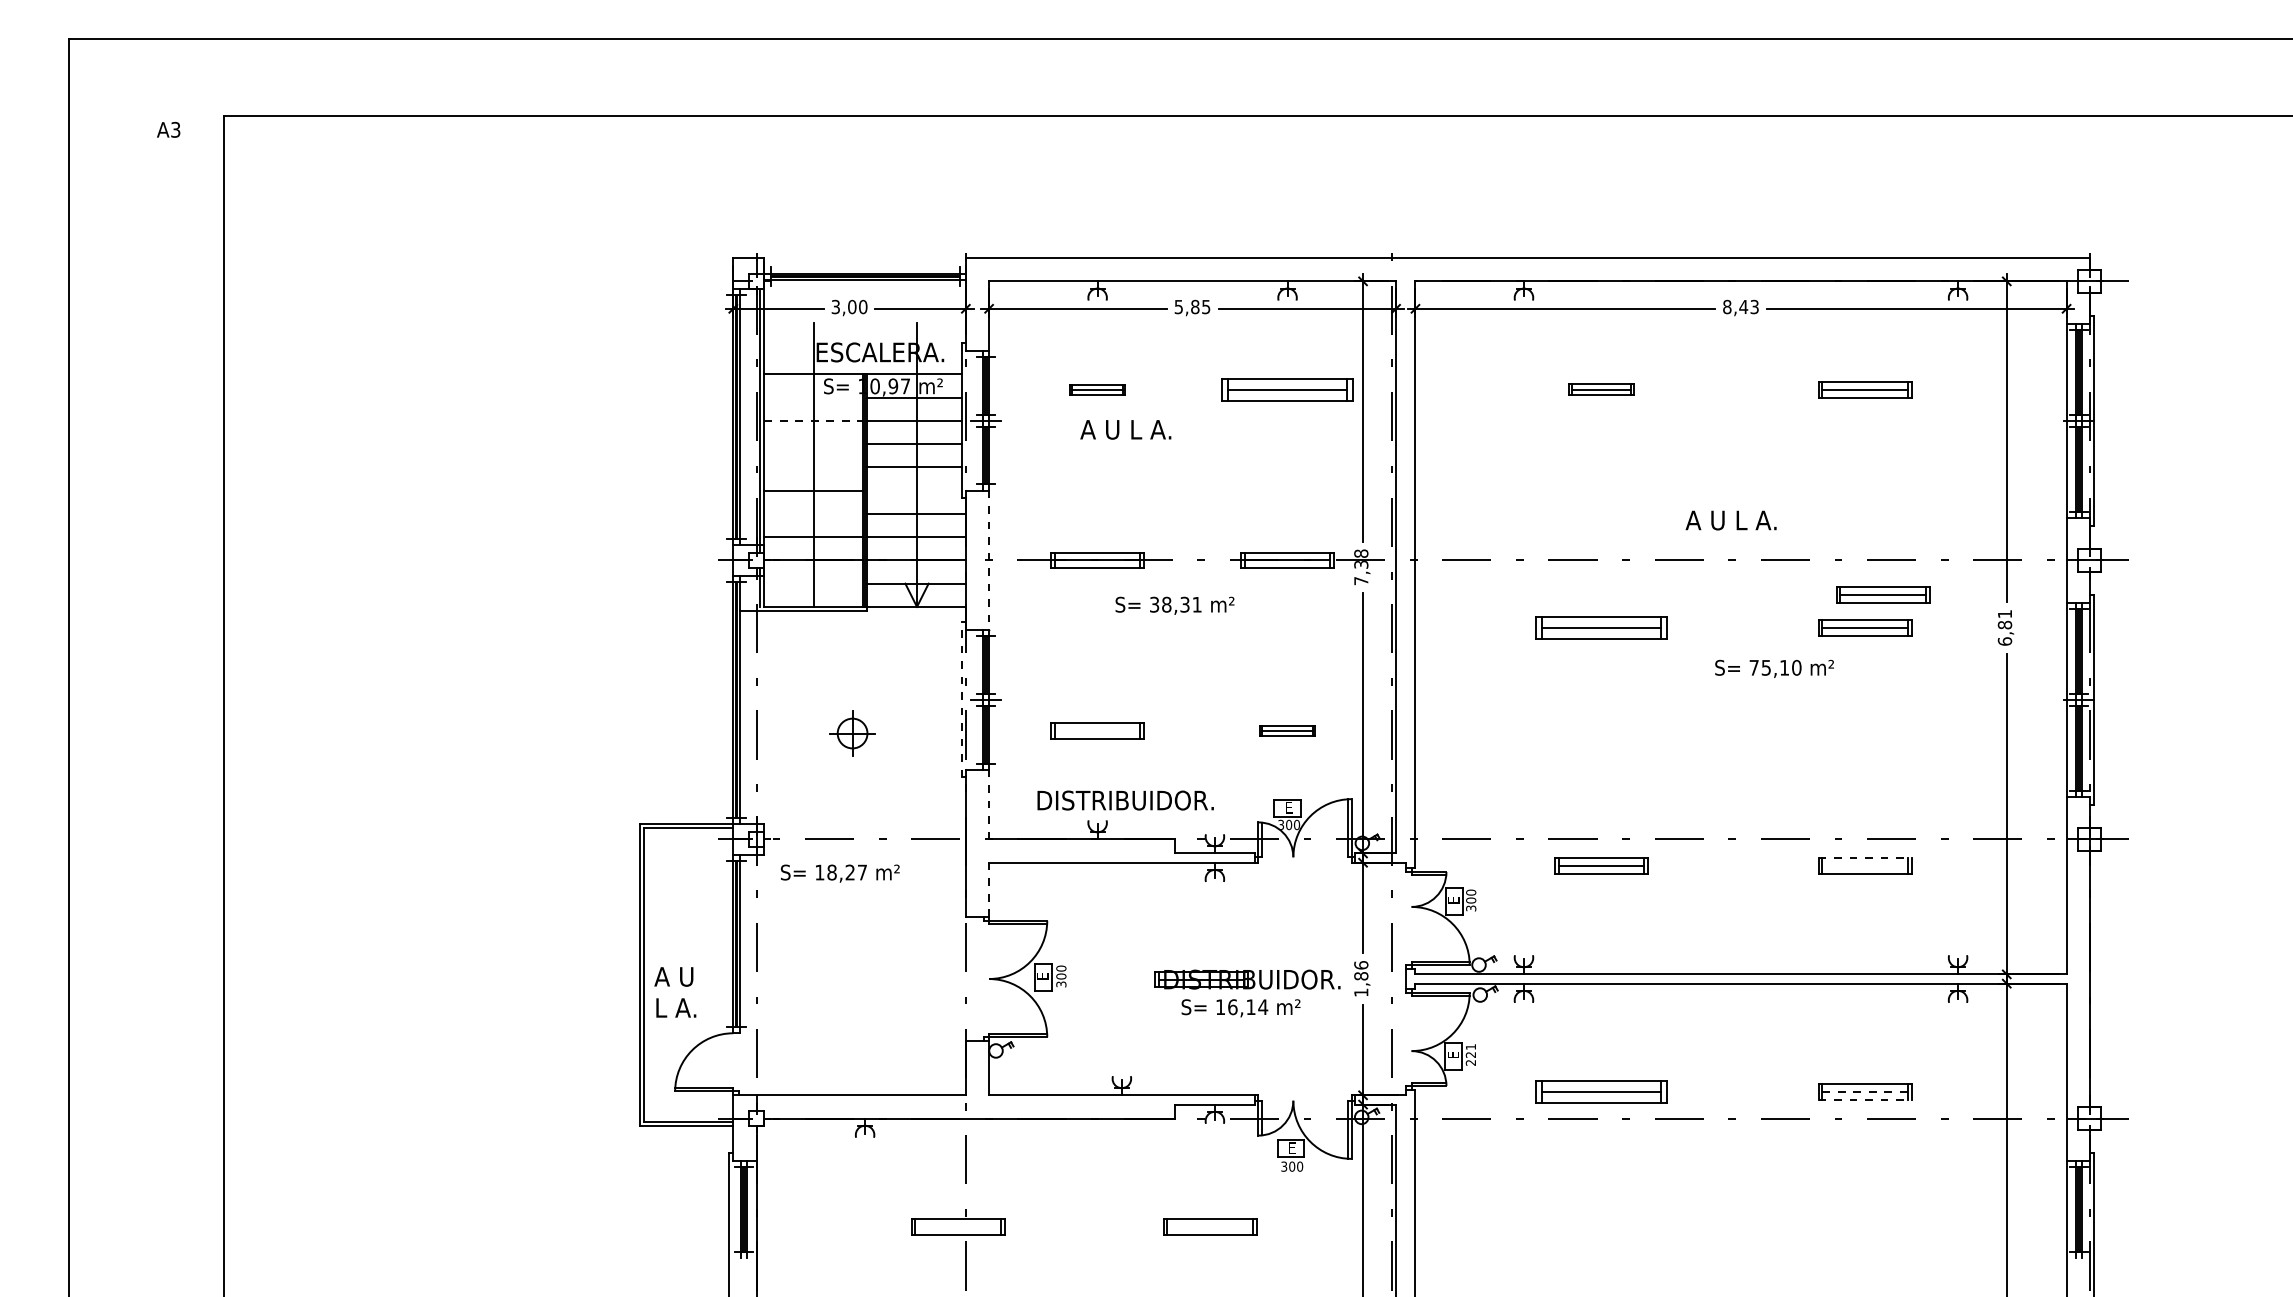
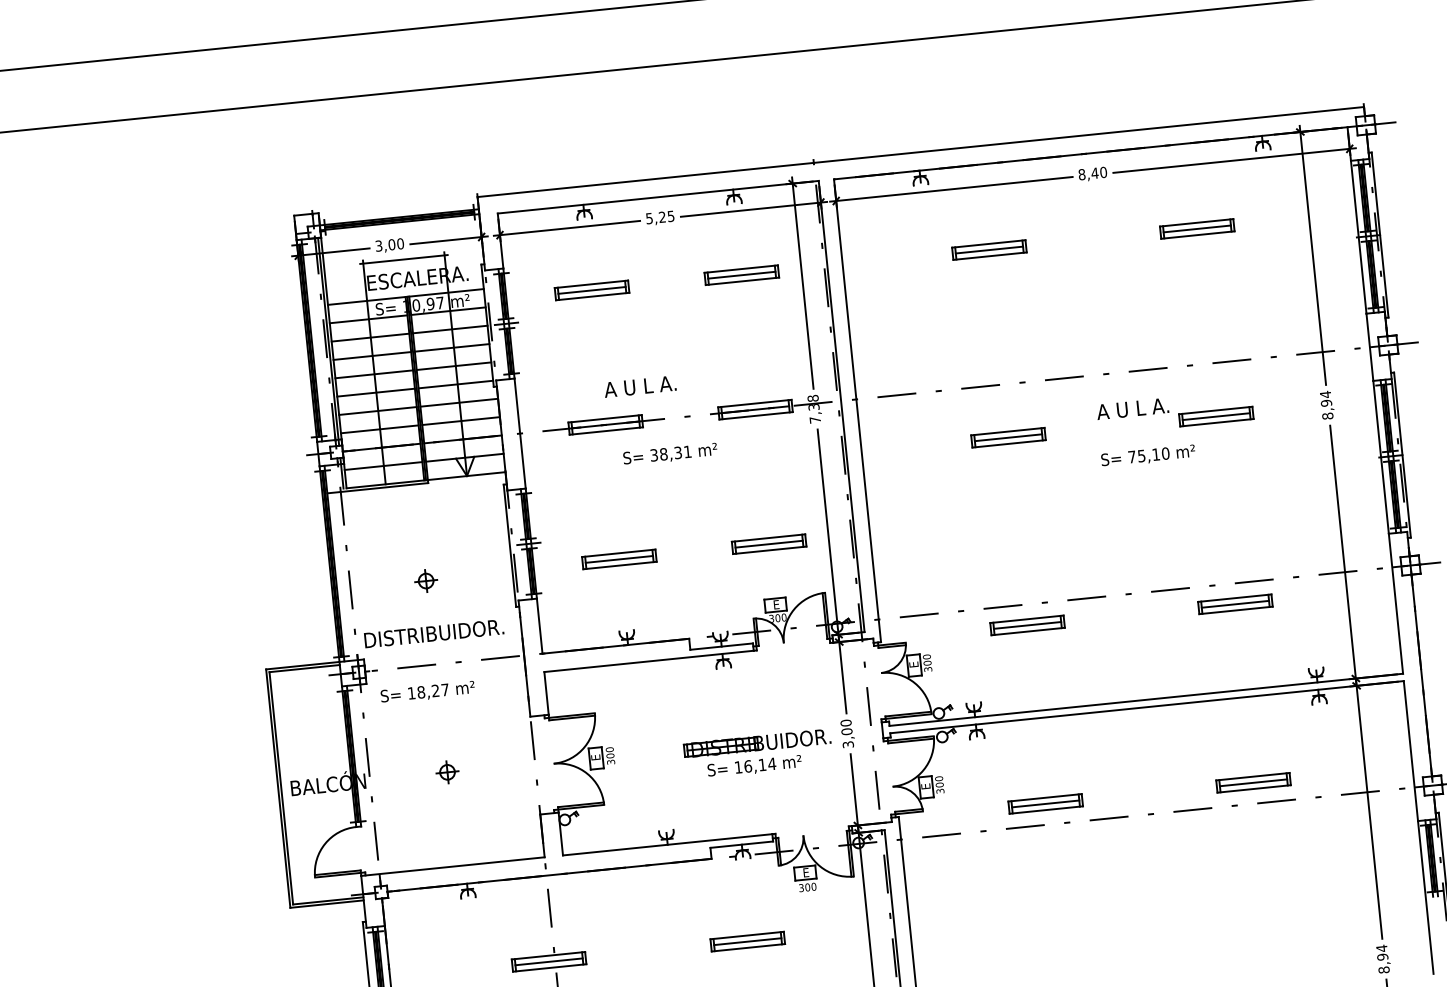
text: (1195, 307) -> (662, 217), 5,85 -> 5,25
text: (1754, 307) -> (1103, 172), 8,43 -> 8,40
line: (865, 327) -> (404, 259), added
part: (1097, 389) -> (591, 290), size x1.67
part: (1287, 389) -> (741, 274), size x0.71
part: (1601, 389) -> (989, 249), size x1.43
line: (813, 397) -> (368, 319), added
line: (814, 420) -> (371, 337), dashed -> solid
text: (1125, 429) -> (639, 386), moved
line: (813, 444) -> (372, 356), added
line: (813, 467) -> (374, 374), added
line: (914, 490) -> (455, 384), added
line: (813, 513) -> (377, 410), added
text: (1730, 520) -> (1132, 408), moved
line: (989, 560) -> (520, 433), dashed -> solid
line: (813, 583) -> (383, 465), added
part: (1883, 594) -> (1228, 388), removed
part: (1601, 627) -> (1008, 437), size x0.71
text: (2004, 627) -> (1326, 405), 6,81 -> 8,94
line: (961, 699) -> (509, 545), dashed -> solid
line: (1097, 730) -> (619, 559), added
part: (1287, 730) -> (769, 543), size x1.67
part: (851, 733) -> (425, 581), size x0.62
text: (1125, 800) -> (434, 633), moved
line: (989, 804) -> (540, 626), dashed -> solid
line: (1865, 858) -> (1235, 598), dashed -> solid
line: (1864, 865) -> (1234, 604), added
line: (989, 890) -> (546, 693), dashed -> solid
part: (854, 975) -> (447, 771), added
text: (1361, 978) -> (847, 733), 1,86 -> 3,00
text: (702, 989) -> (328, 794), A U L A. -> BALCÓN
text: (1470, 1054) -> (939, 784), 221 -> 300
part: (1601, 1091) -> (1045, 803), size x0.71
line: (1865, 1092) -> (1253, 783), dashed -> solid
line: (1865, 1099) -> (1254, 788), dashed -> solid
line: (957, 1227) -> (548, 962), added
line: (1209, 1227) -> (747, 942), added

